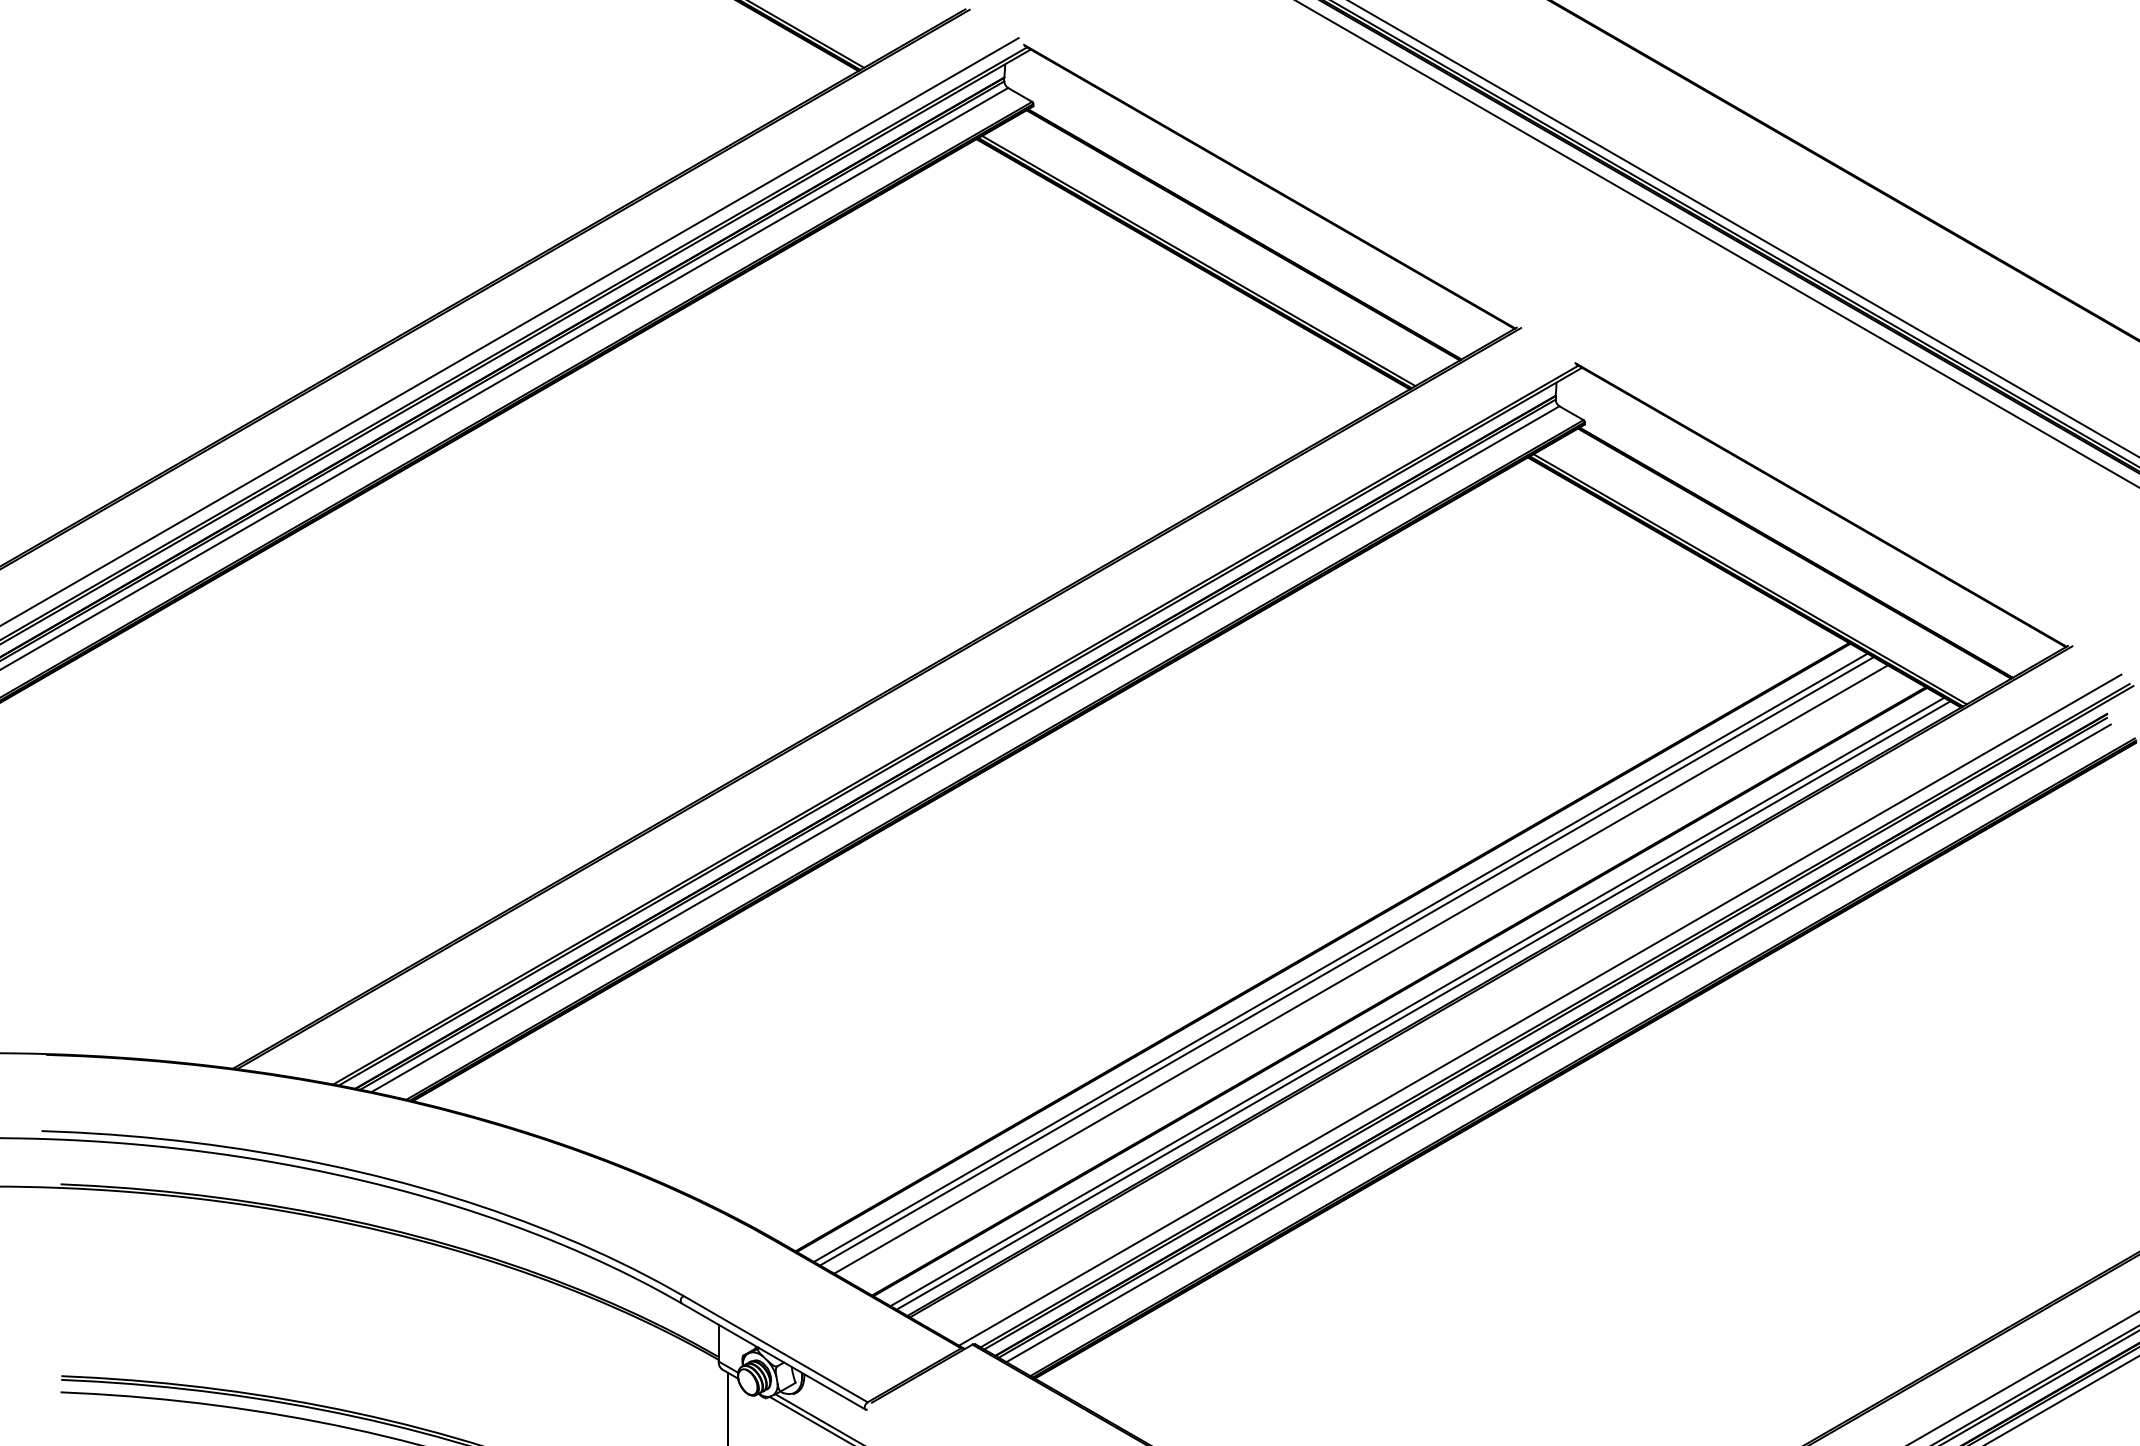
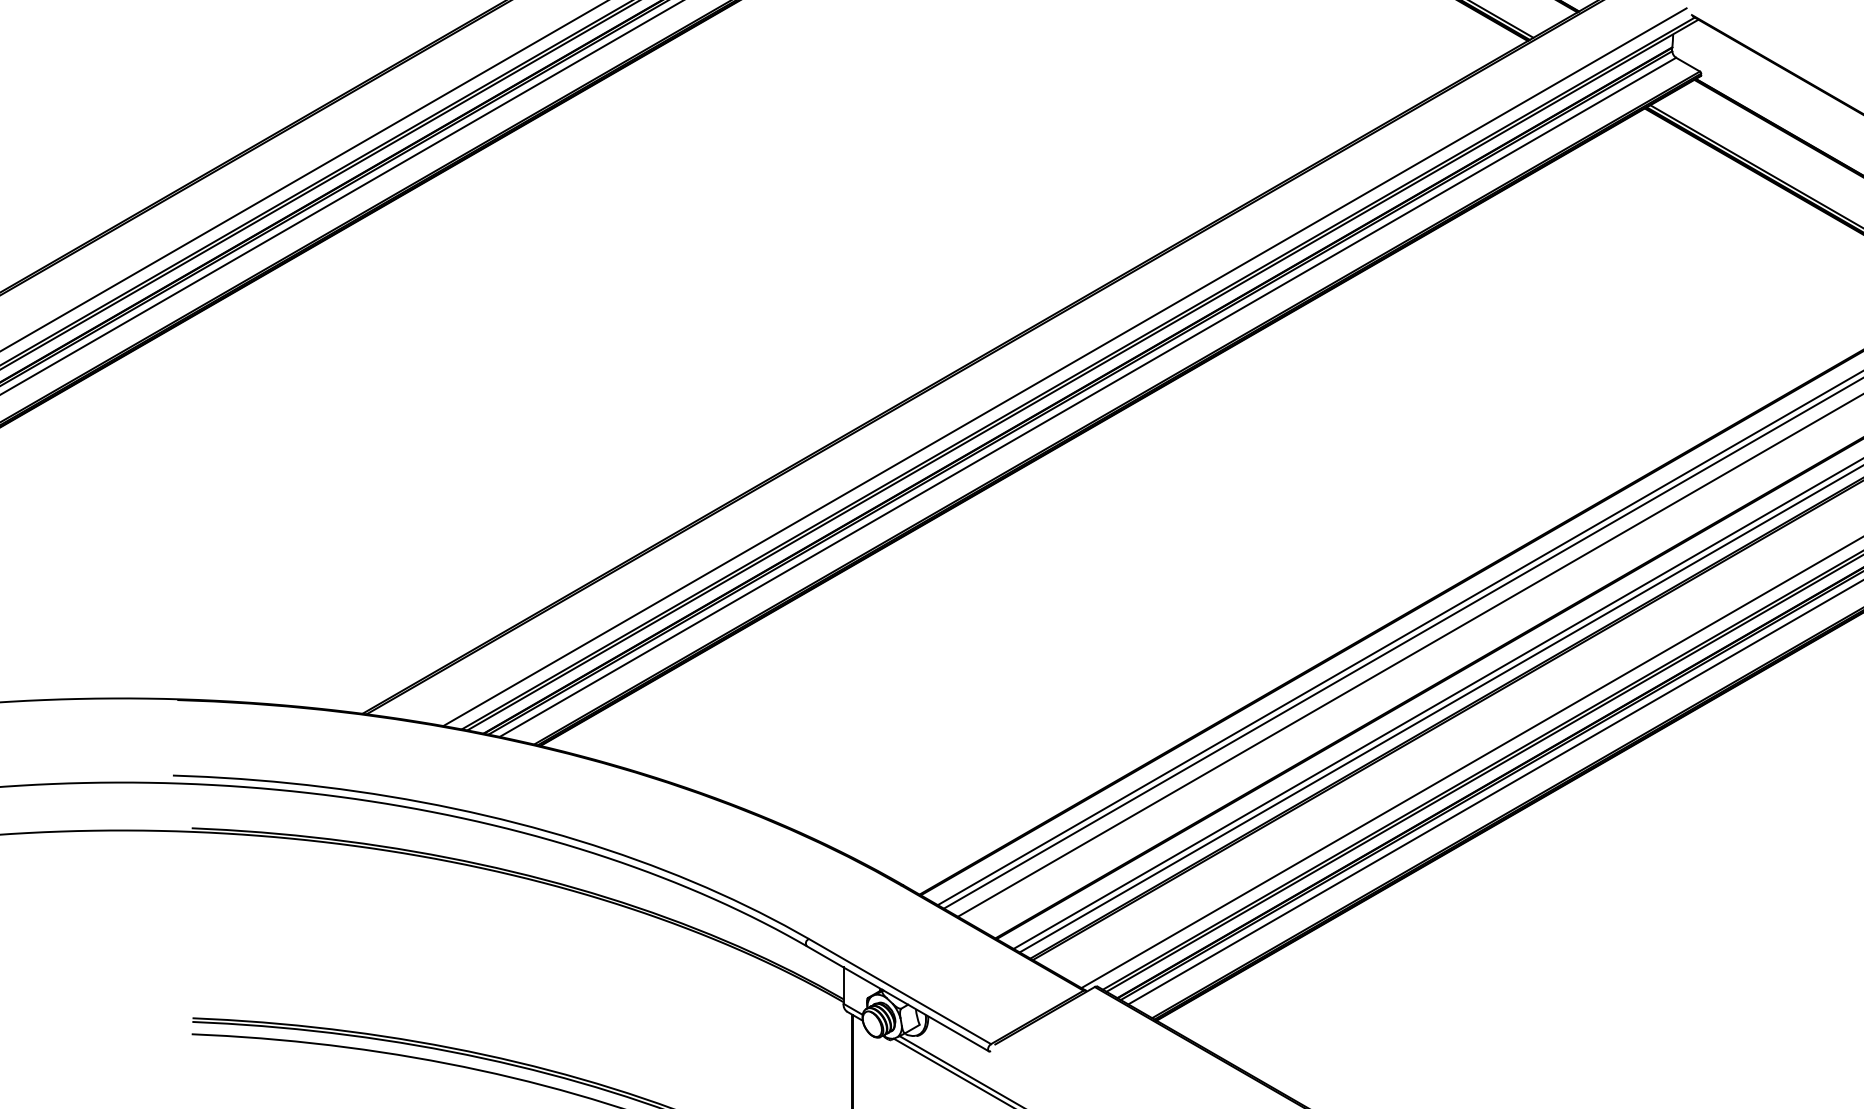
line: (942, 718) -> (1065, 366), added

